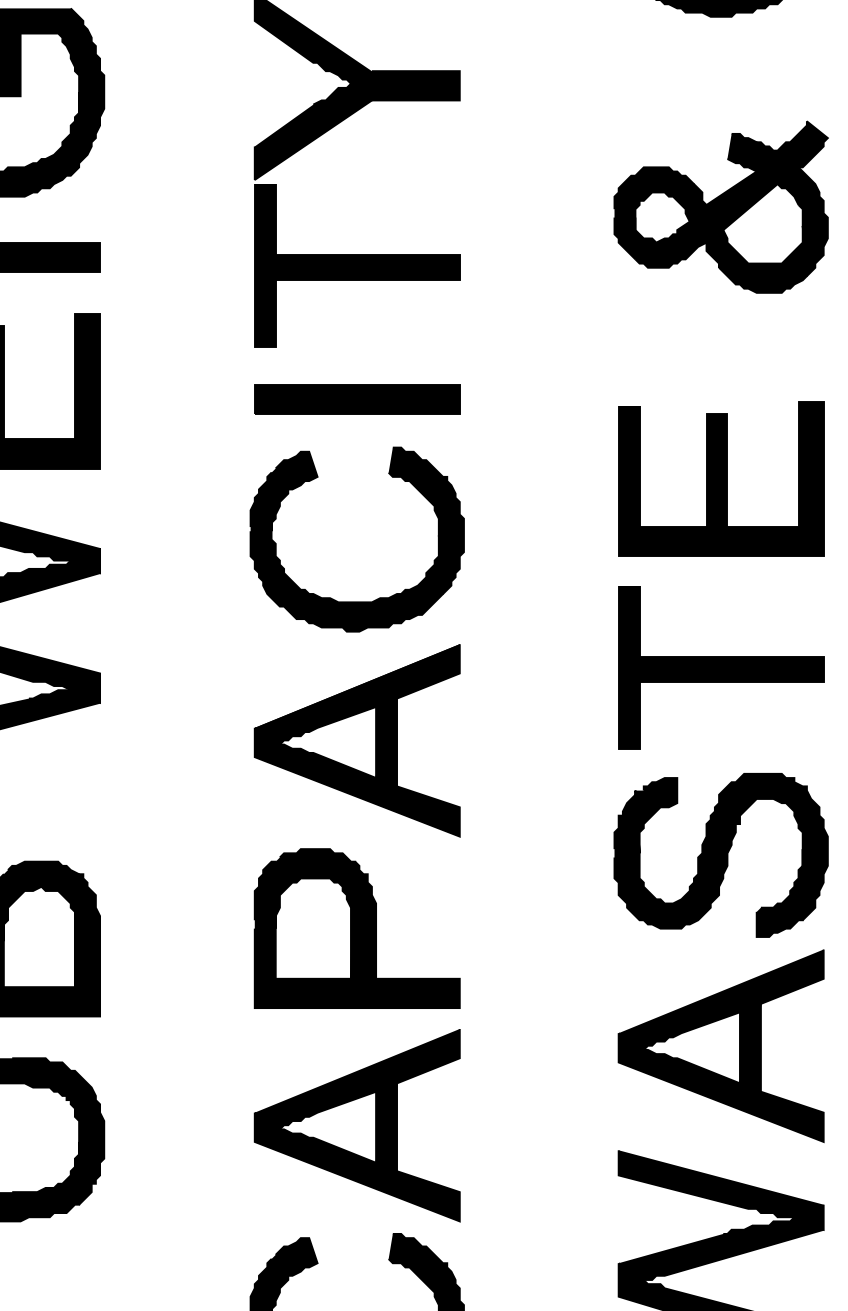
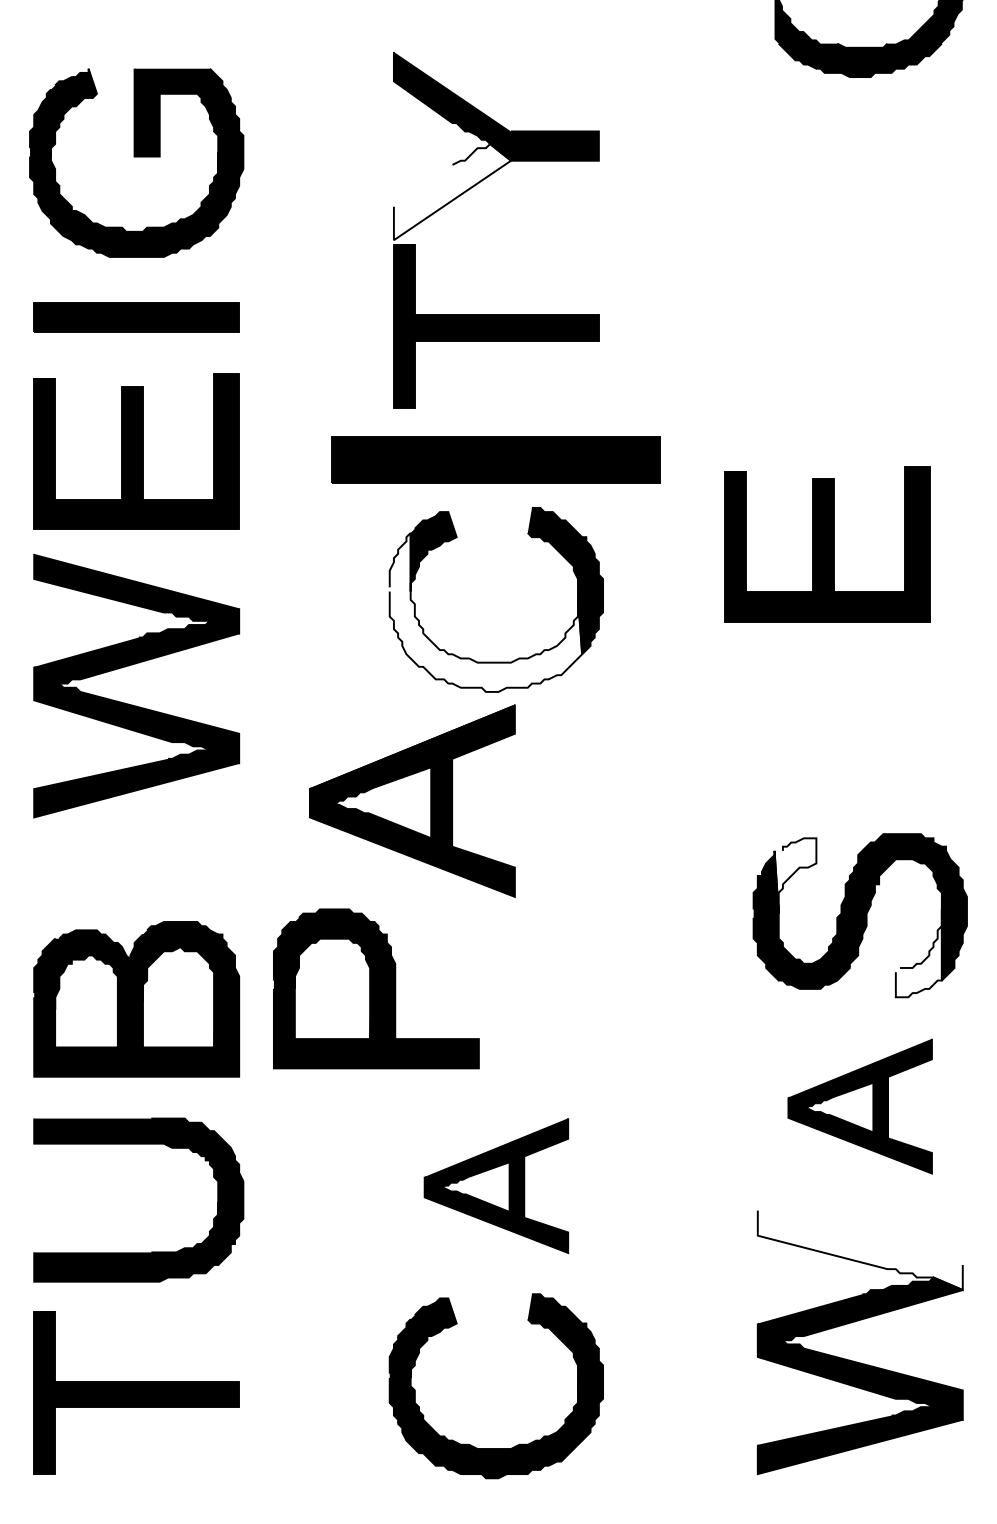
fill: (313, 132) -> (452, 192), removed
part: (721, 207) -> (860, 267), removed
part: (357, 399) -> (496, 459), size x1.6
part: (721, 479) -> (827, 544), moved
fill: (346, 551) -> (485, 611), removed
part: (721, 667) -> (860, 727), removed
part: (357, 740) -> (412, 800), moved
fill: (656, 815) -> (795, 875), removed
fill: (779, 893) -> (918, 953), removed
part: (357, 928) -> (376, 988), moved
part: (720, 1046) -> (859, 1106), size x0.7
part: (357, 1125) -> (496, 1185), size x0.7
fill: (720, 1190) -> (859, 1250), removed

